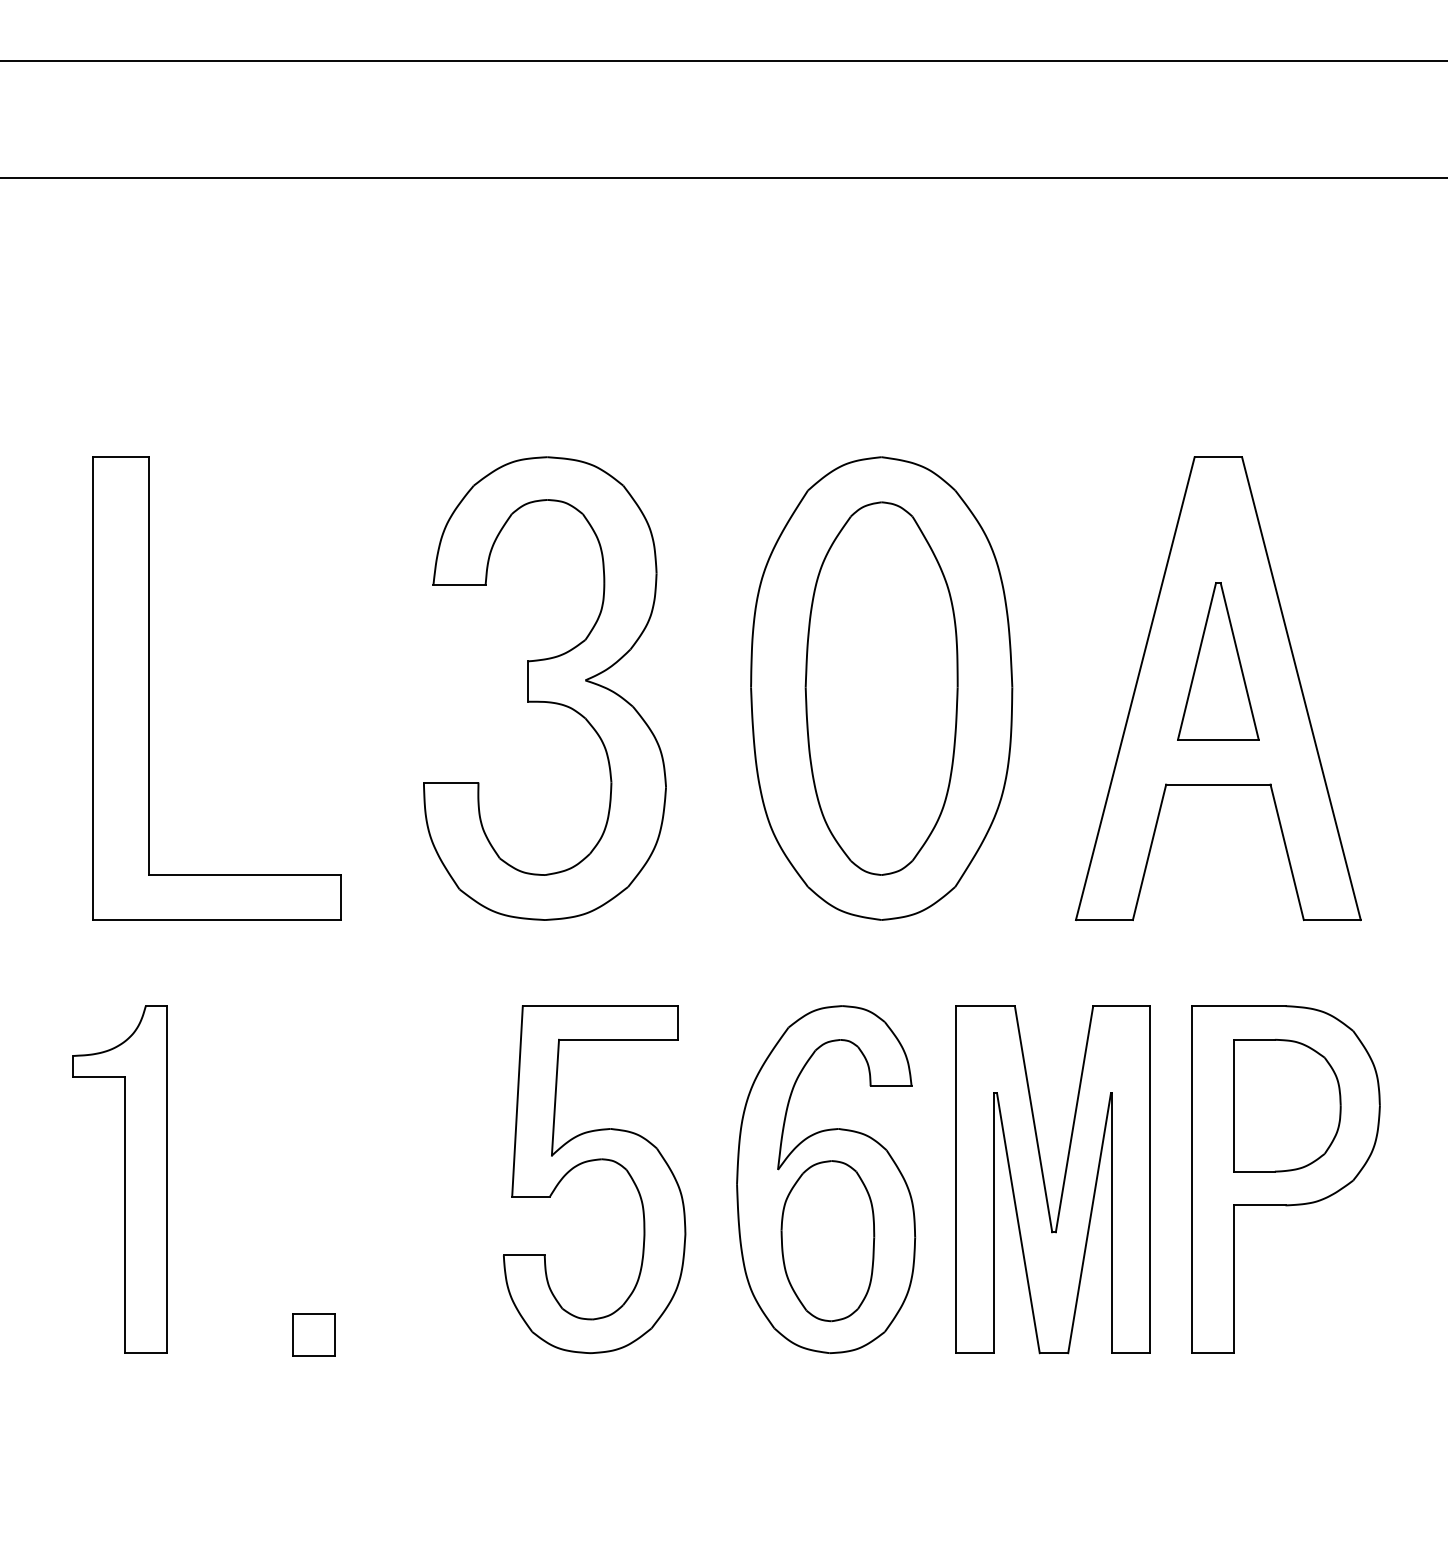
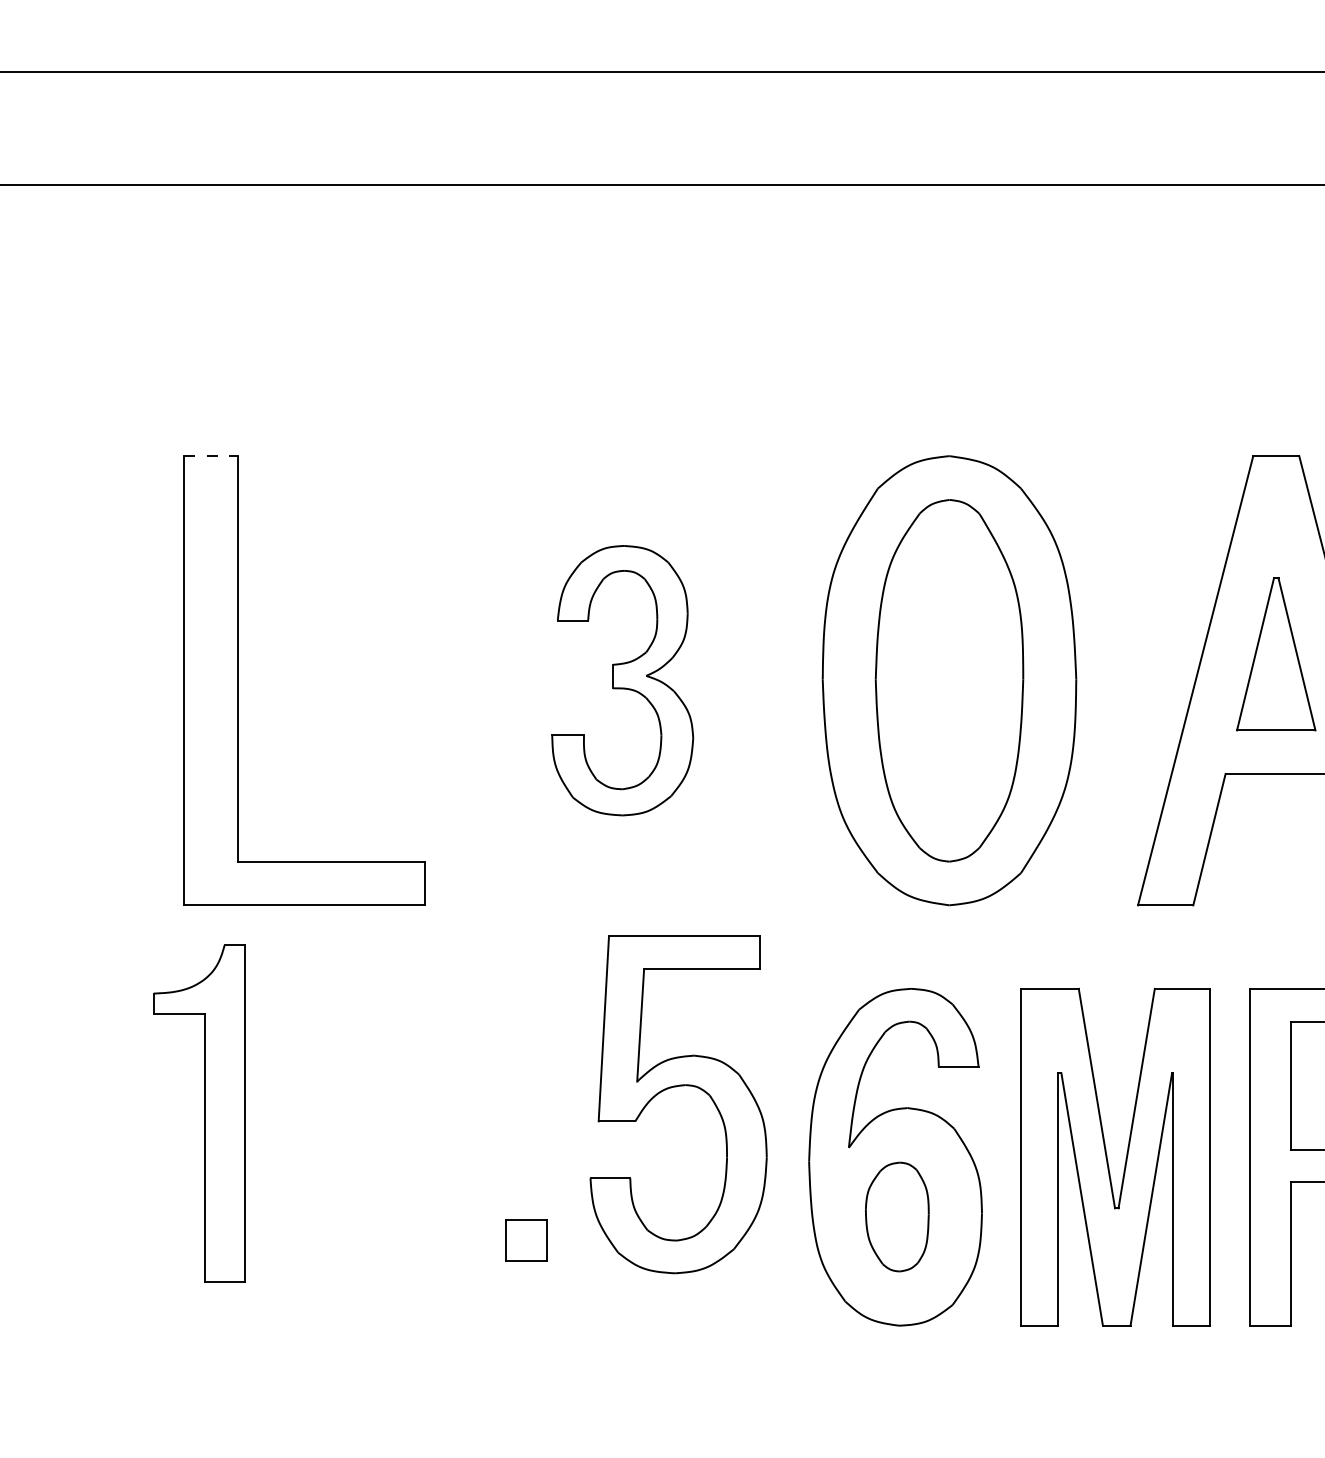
line: (121, 457) -> (211, 456), solid -> dashed
part: (544, 688) -> (622, 680), size x0.6
part: (593, 1161) -> (677, 1087), moved
part: (119, 1179) -> (199, 1113), moved
part: (827, 1241) -> (896, 1217), size x0.7
part: (313, 1334) -> (526, 1239), moved

